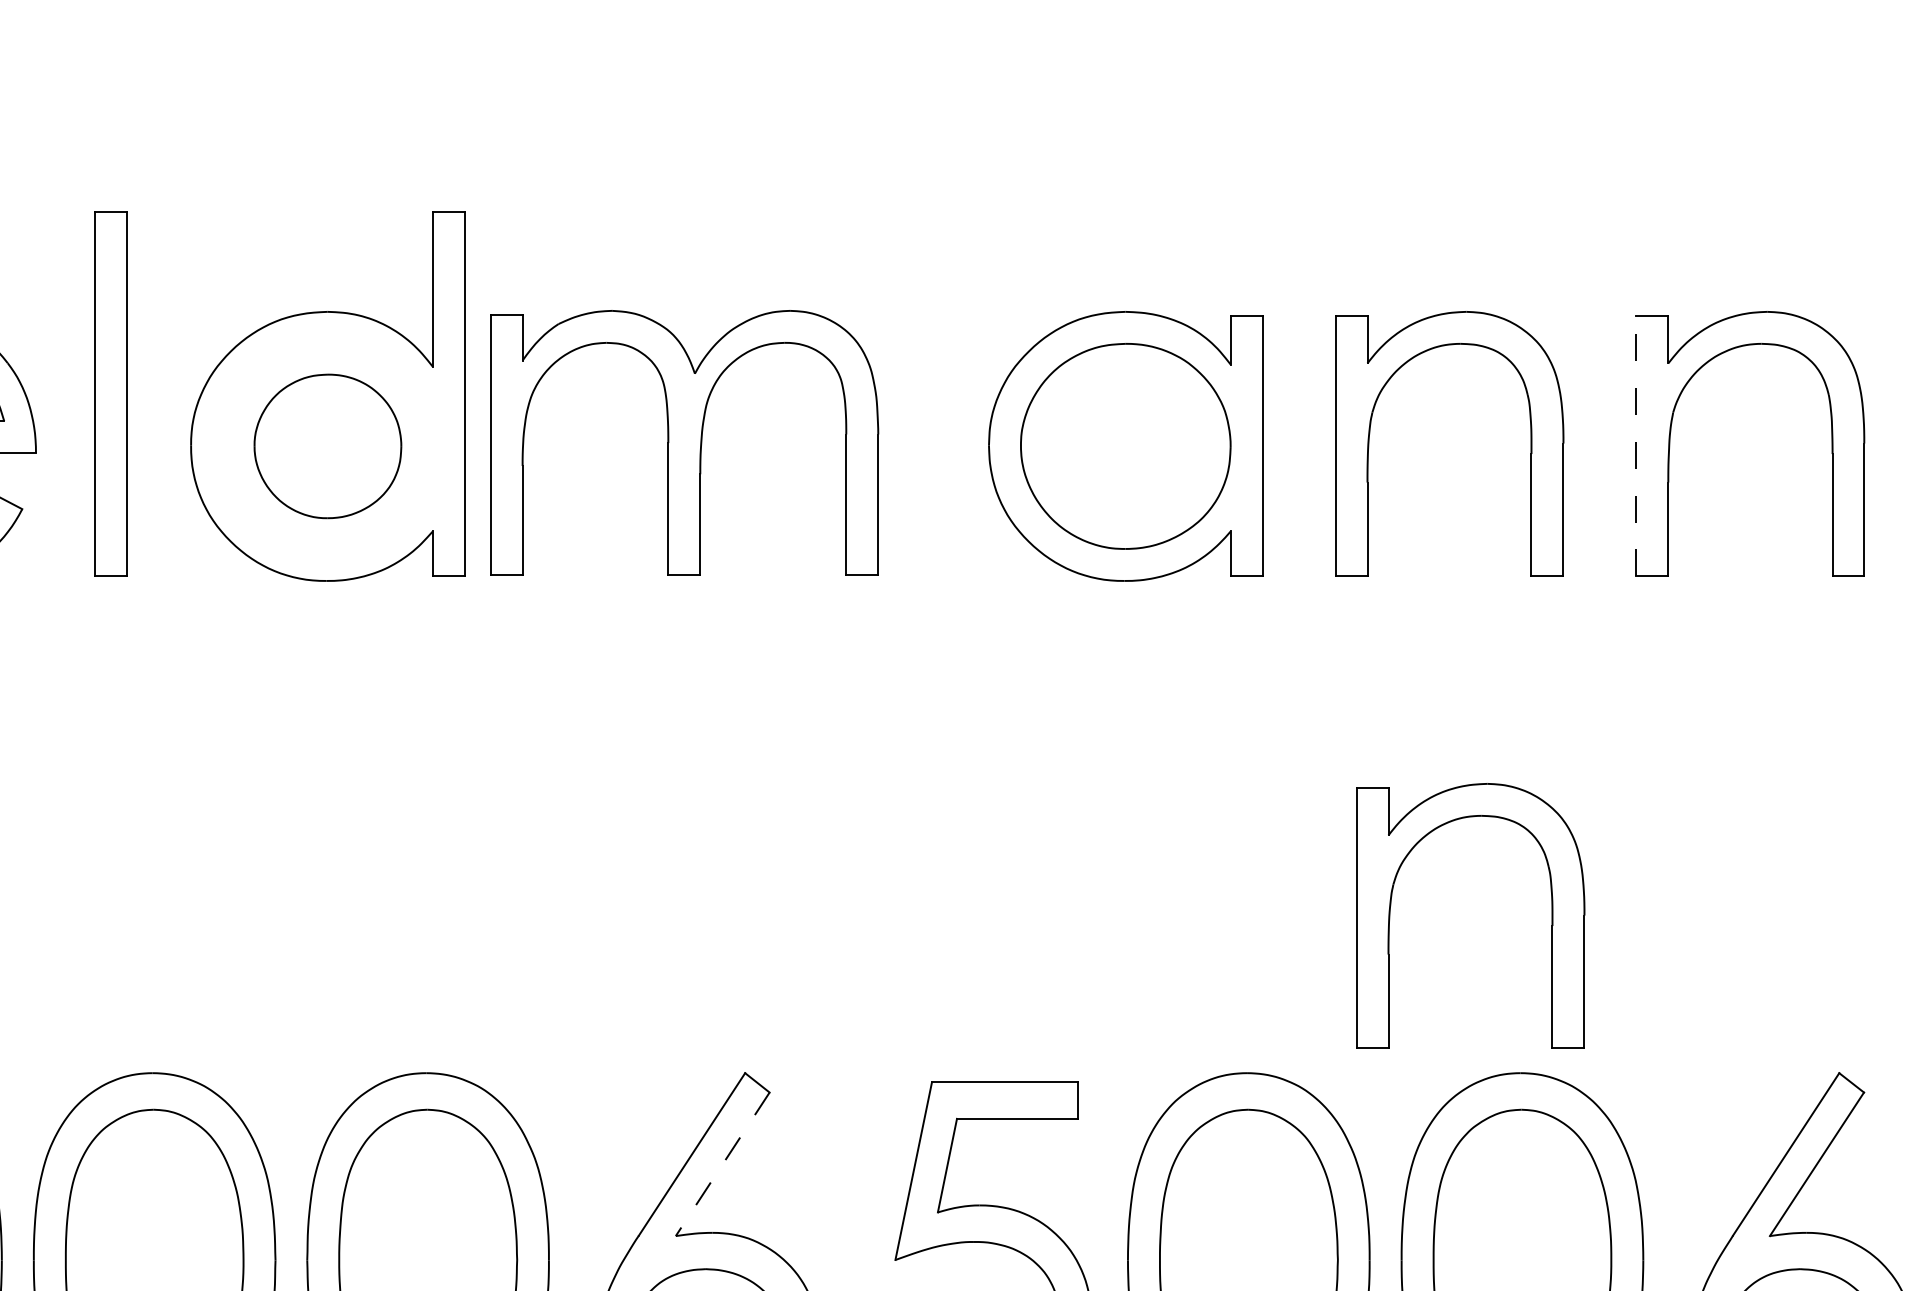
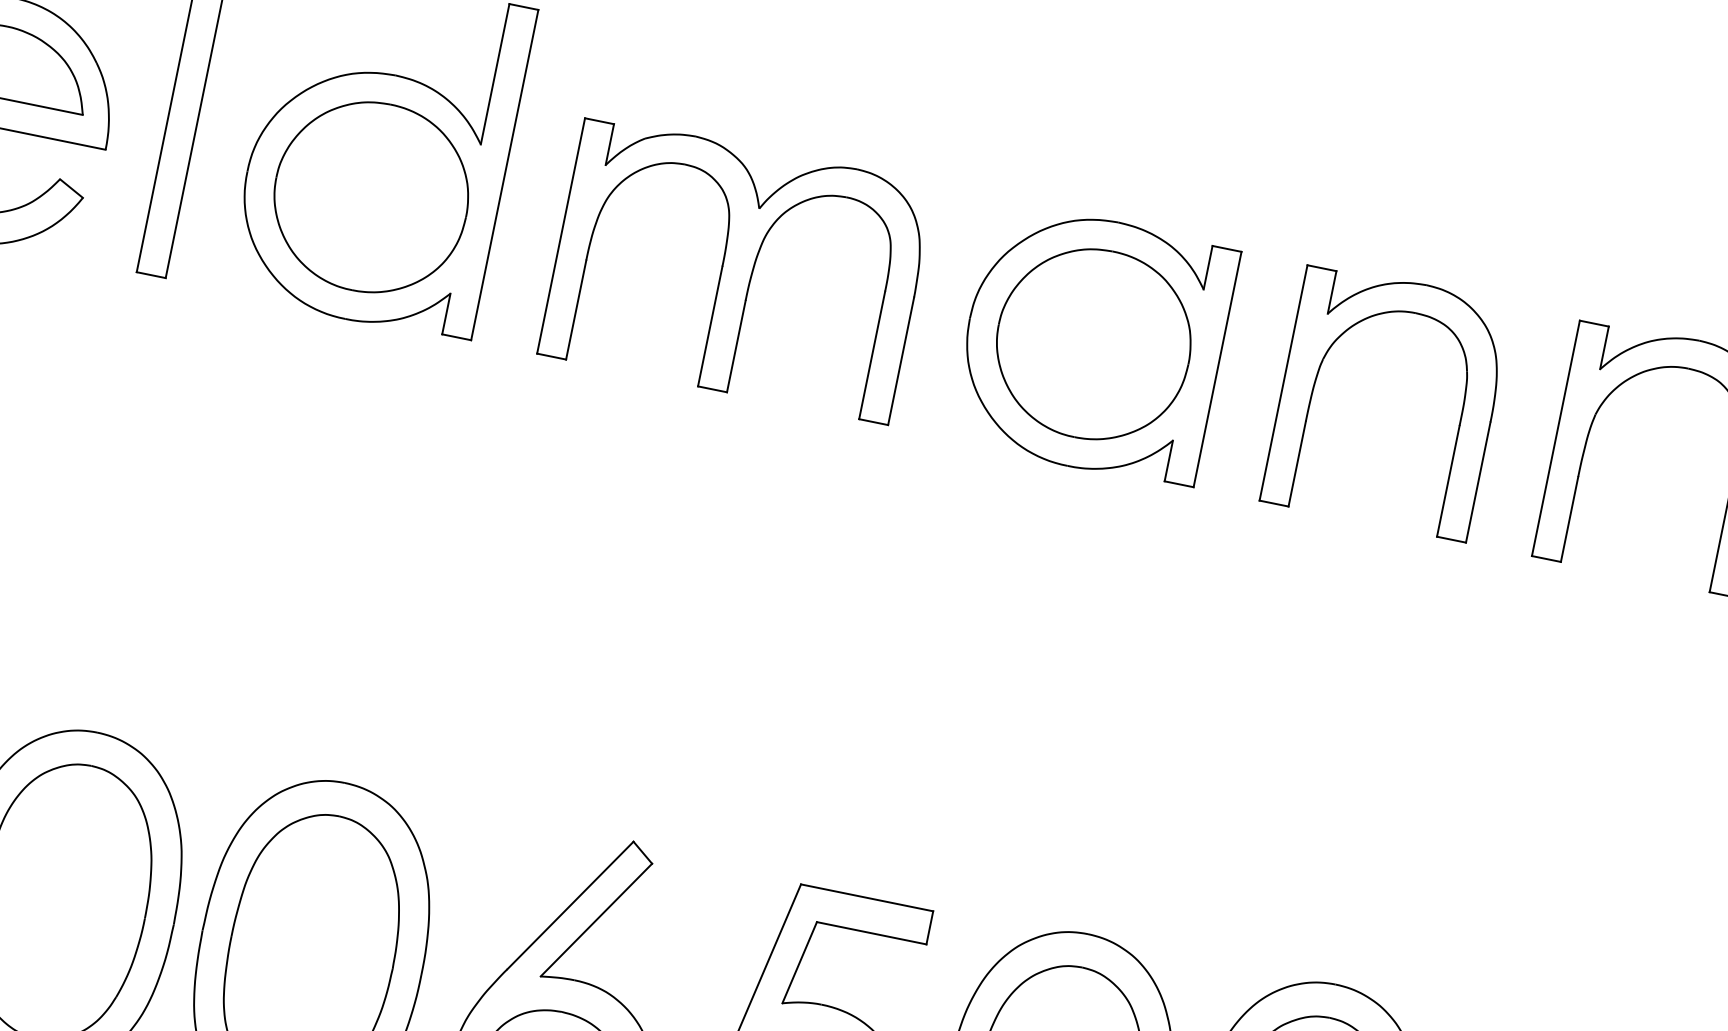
part: (684, 442) -> (737, 269), moved
part: (327, 446) -> (370, 197), size x1.43
line: (1636, 446) -> (1556, 438), dashed -> solid
part: (1391, 905) -> (1249, 808), removed
line: (722, 1164) -> (596, 920), dashed -> solid

